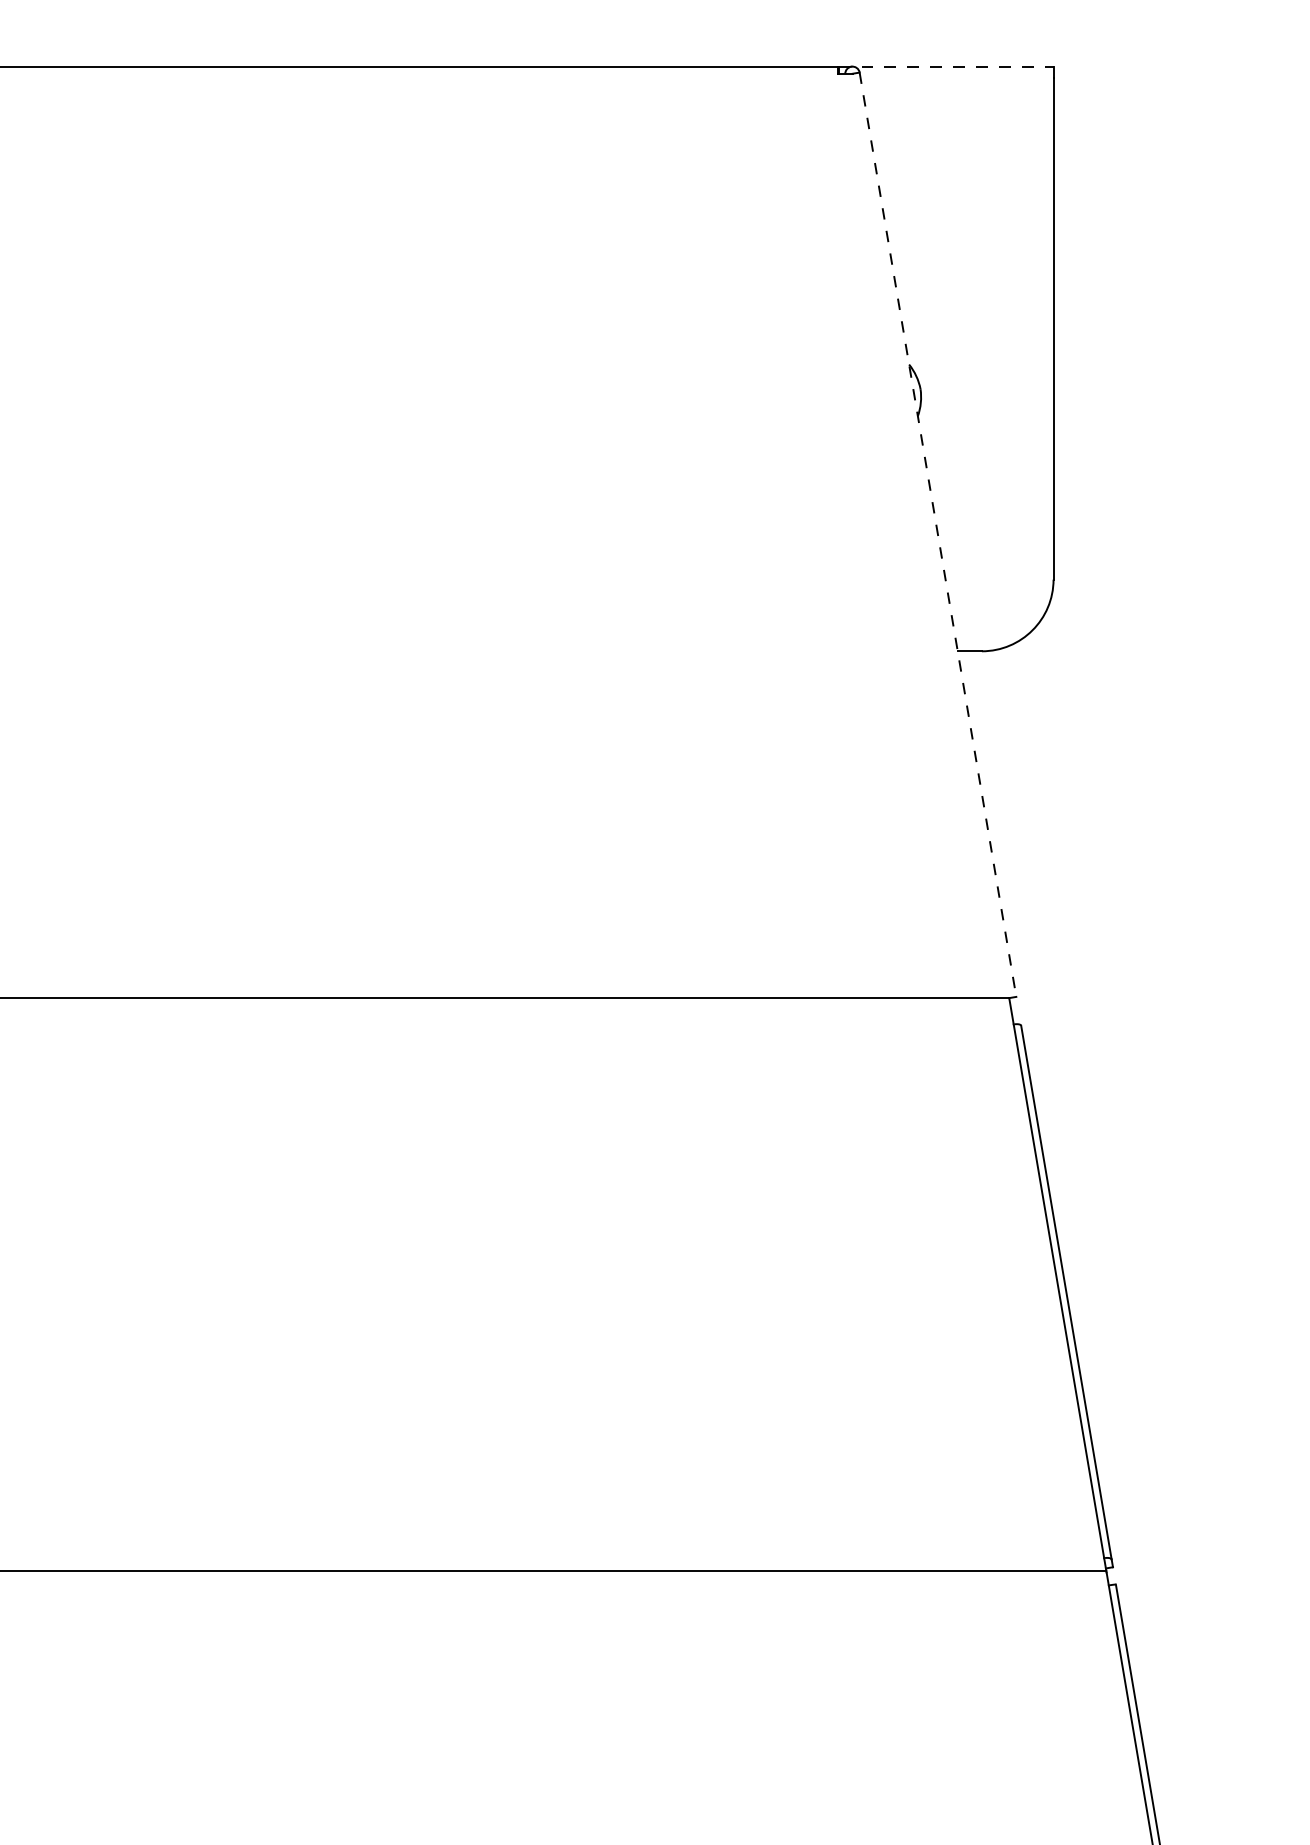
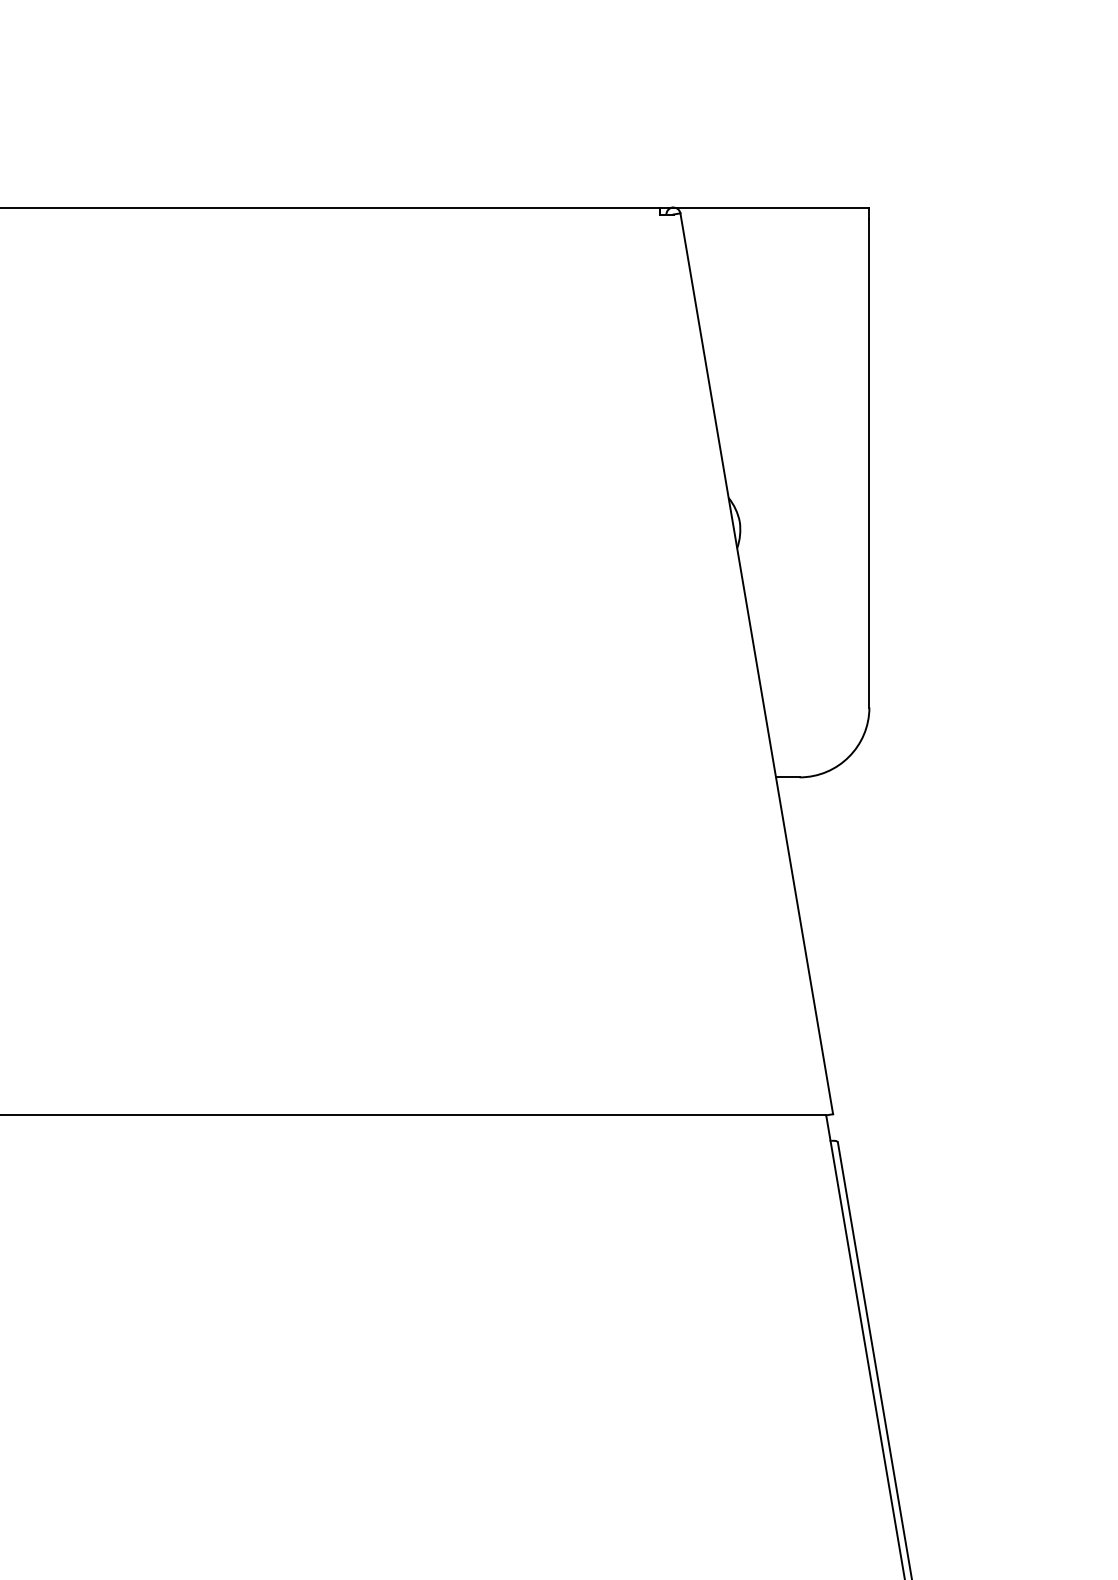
line: (946, 66) -> (765, 207), dashed -> solid
line: (937, 534) -> (756, 663), dashed -> solid

